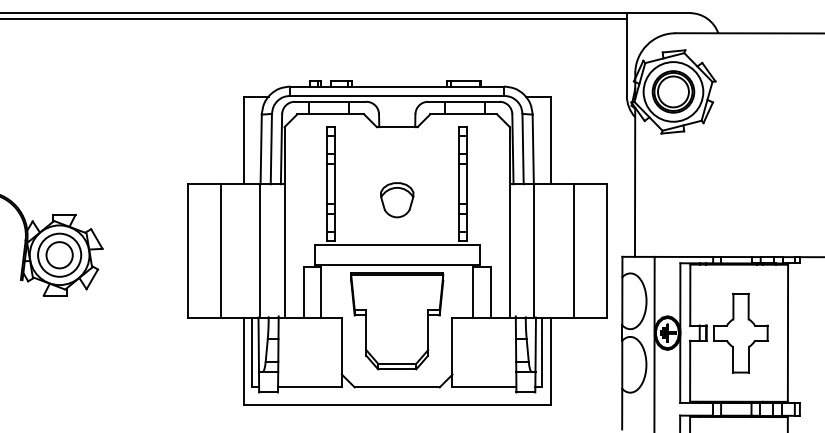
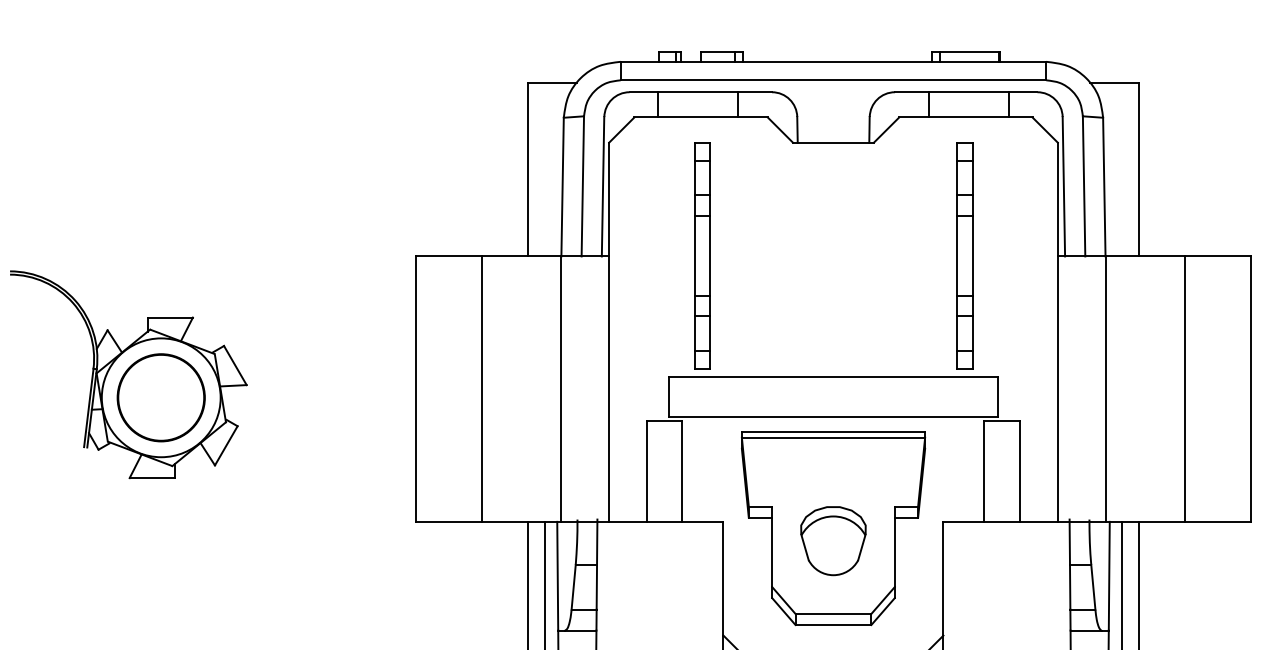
part: (397, 200) -> (834, 541), moved
circle: (59, 255) -> (160, 398), size x1.67

